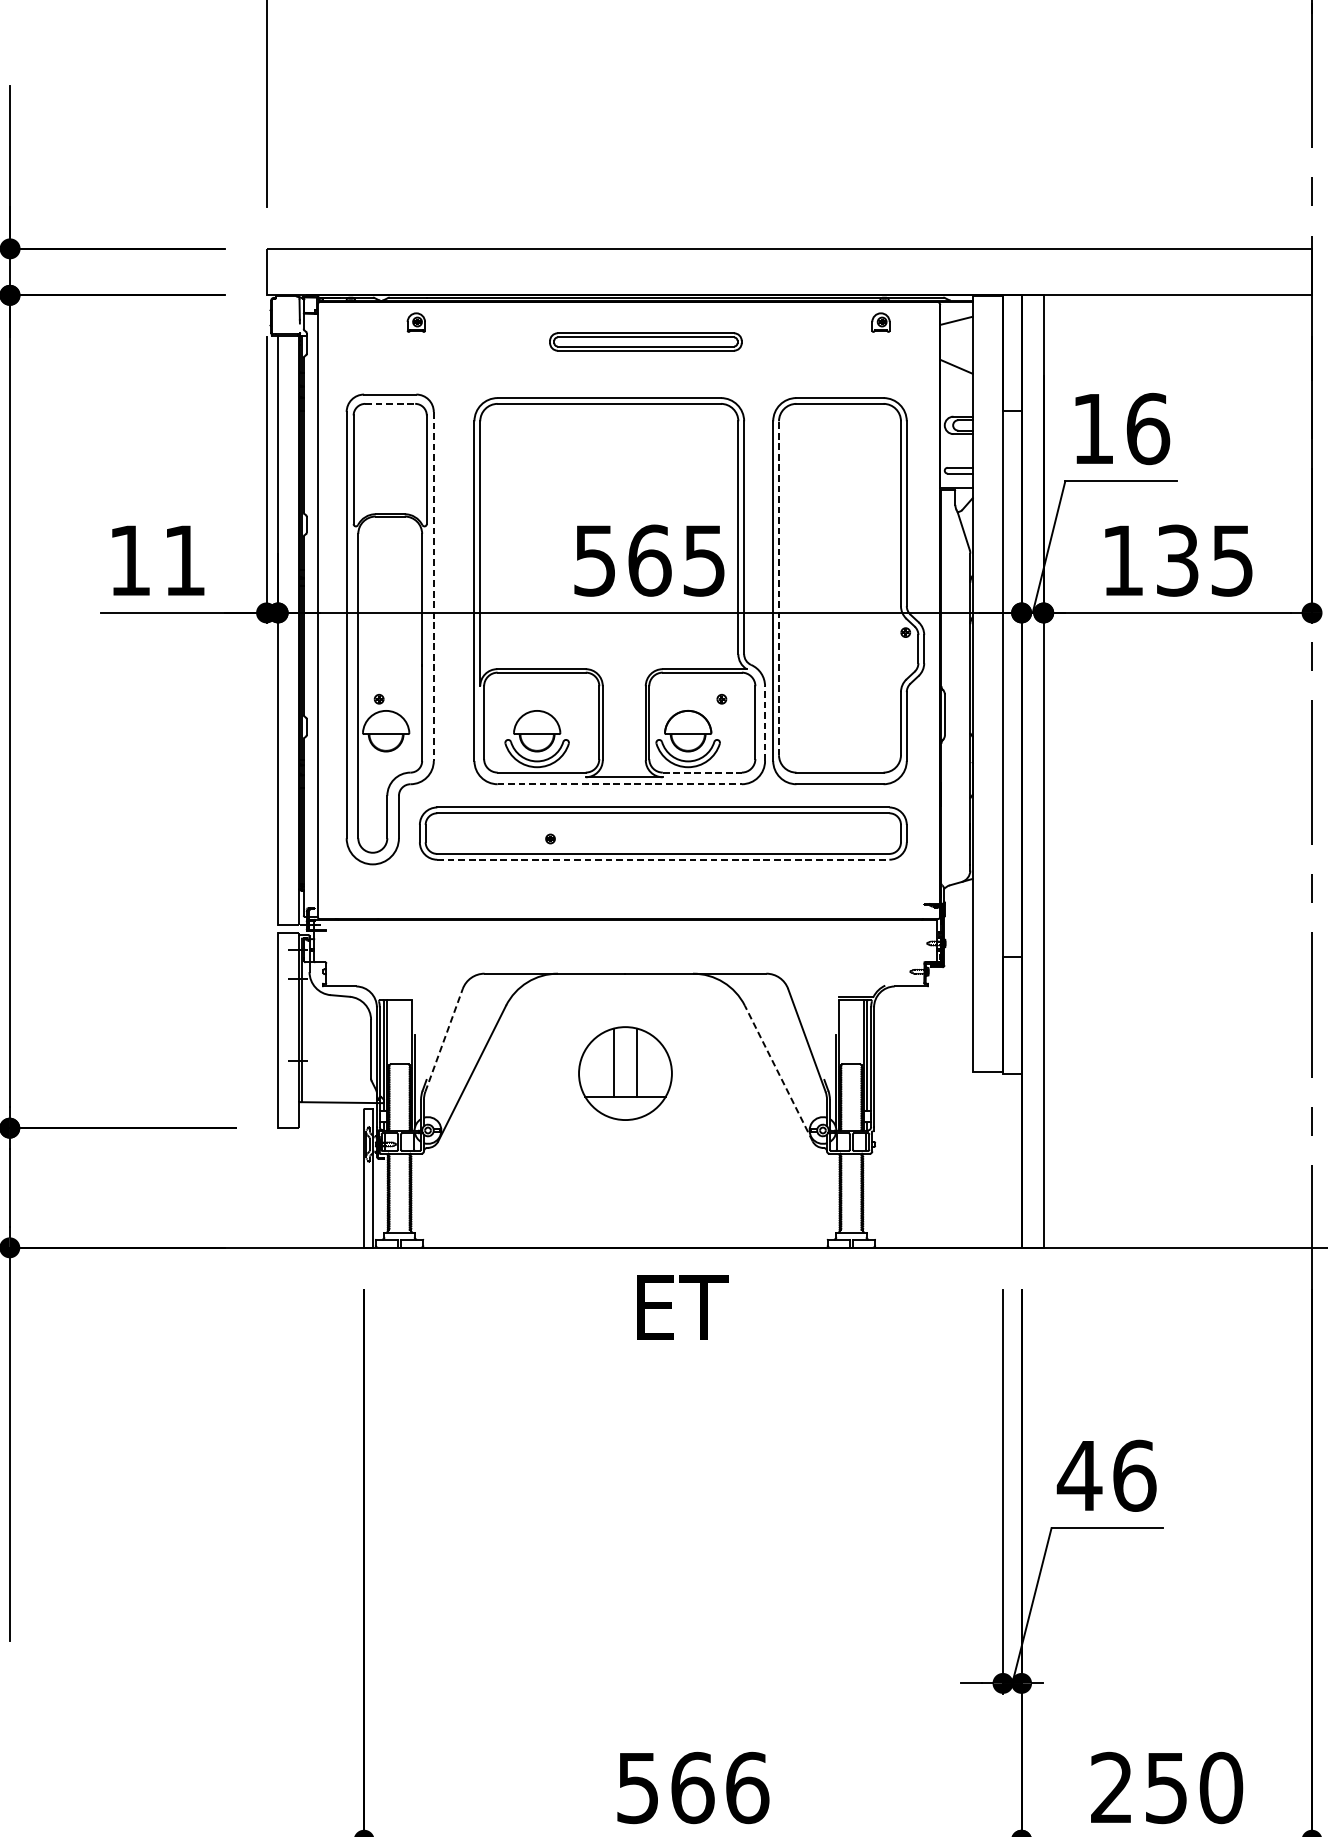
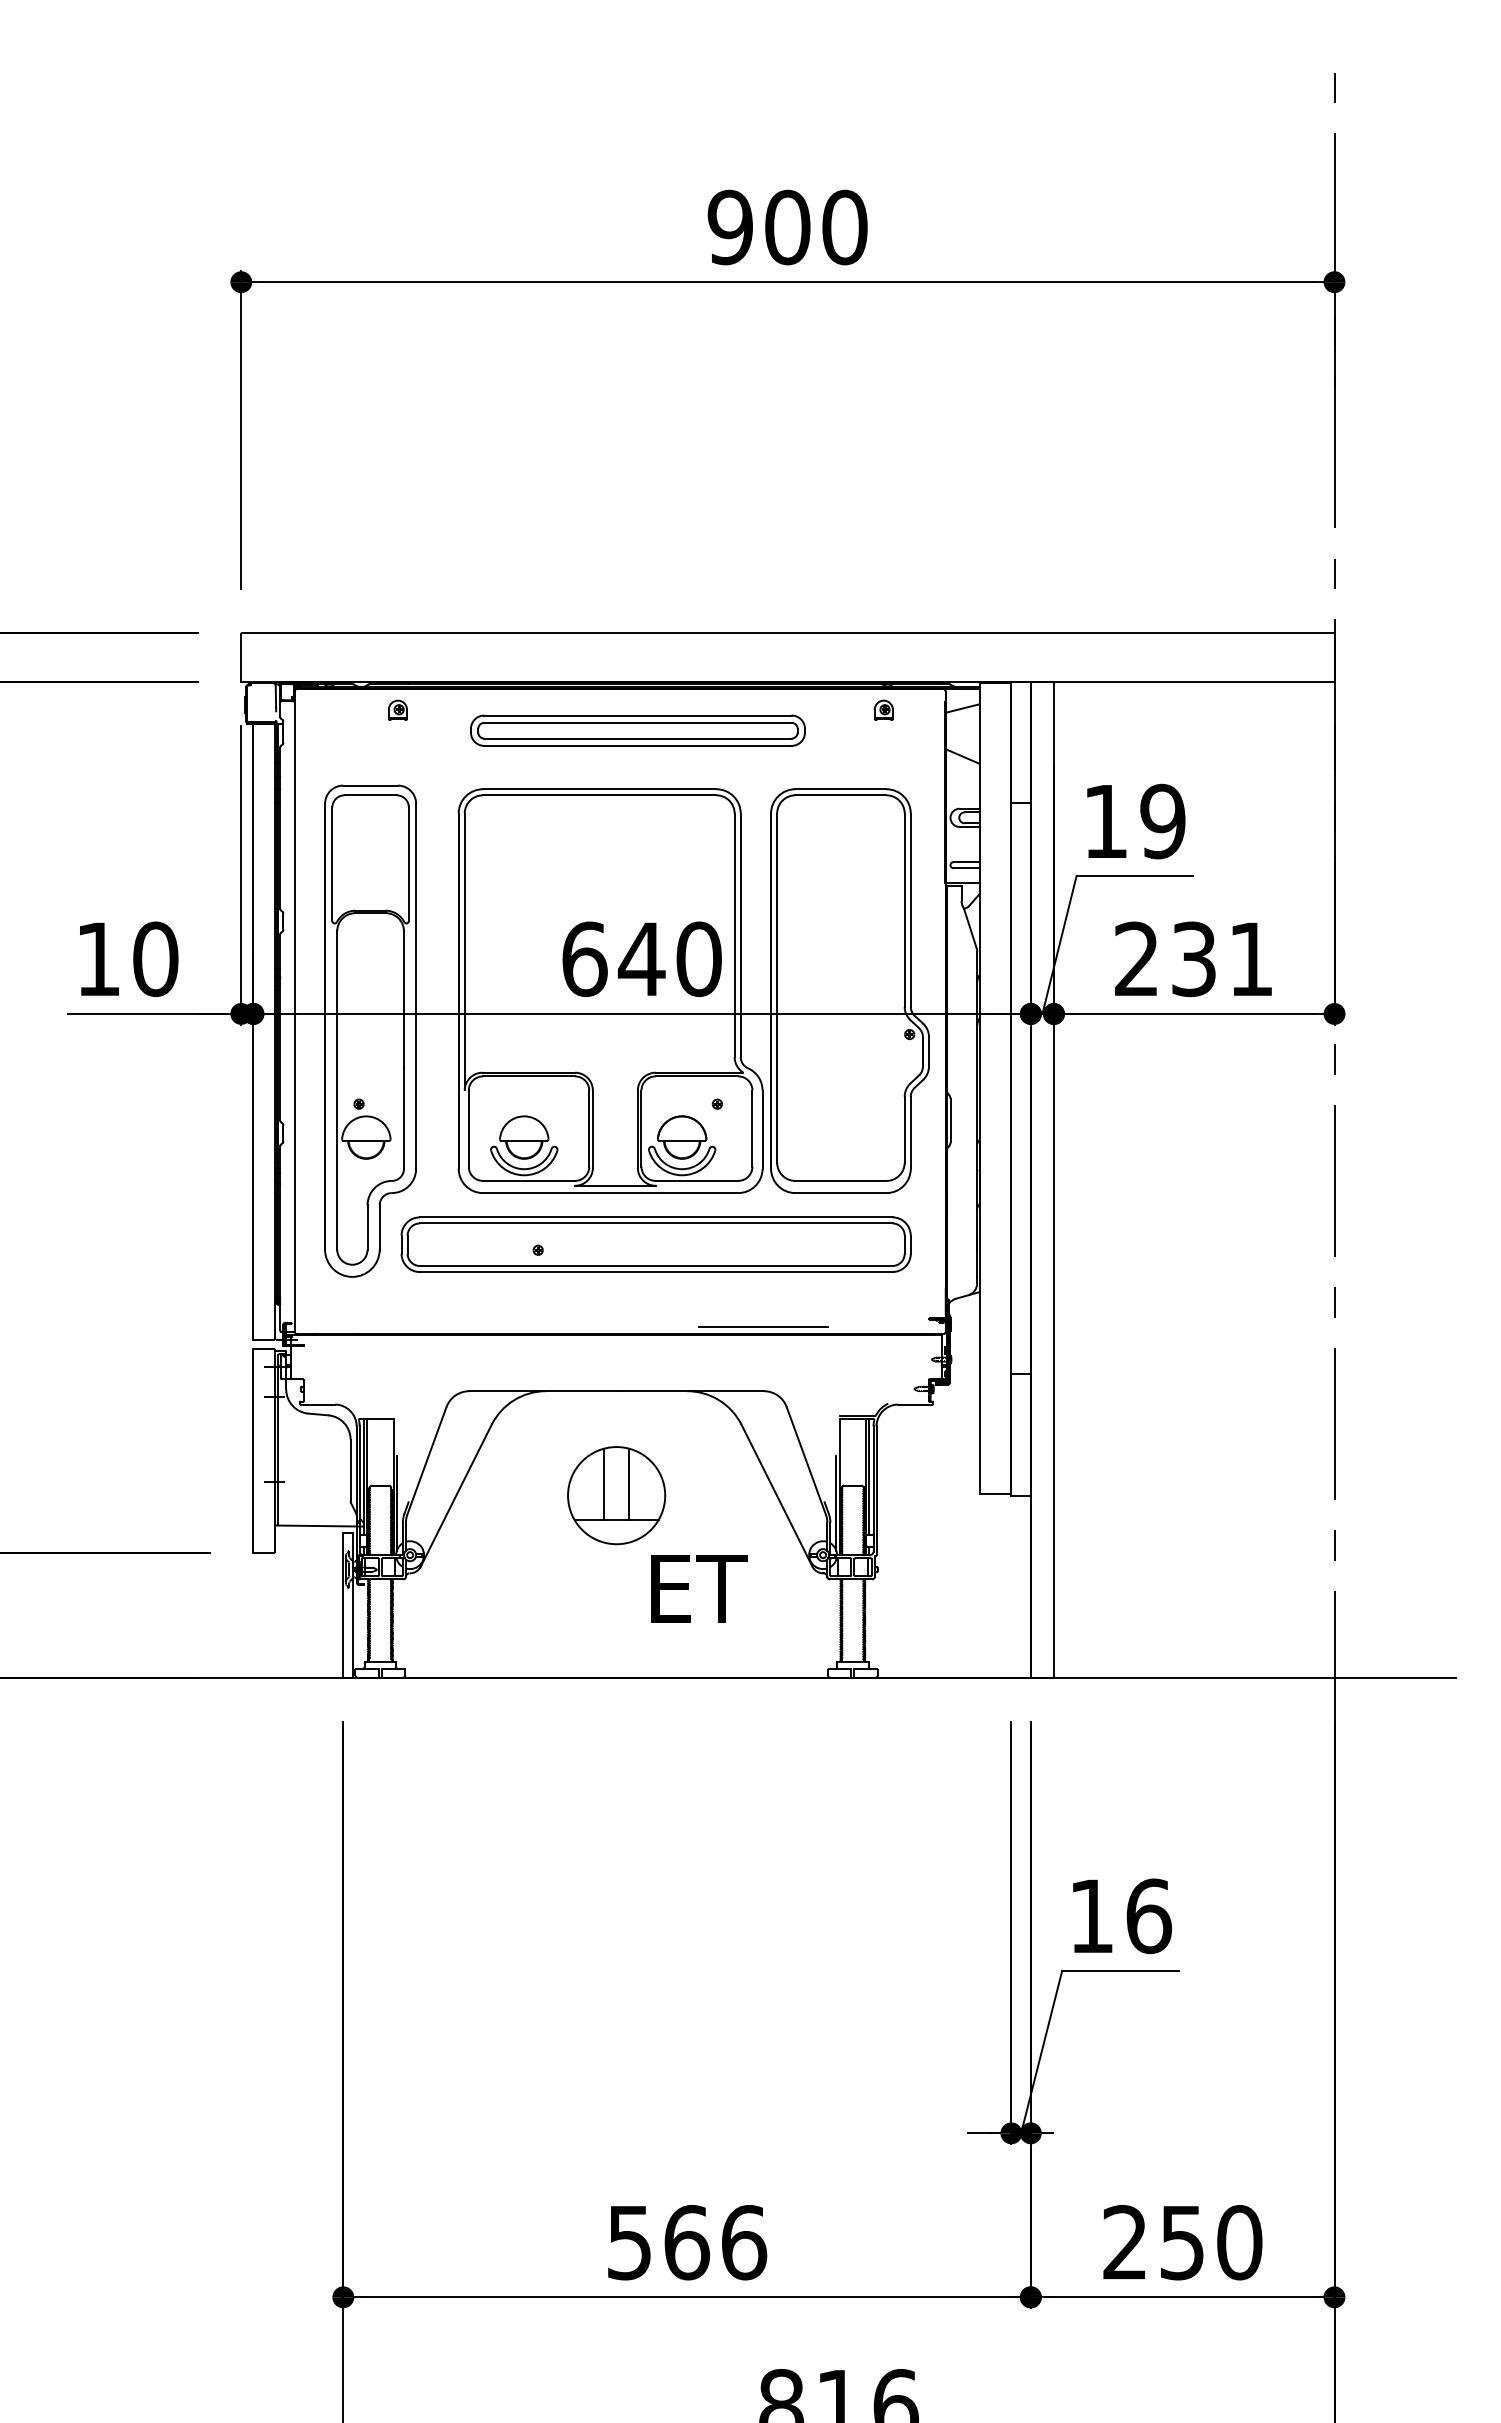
part: (645, 341) -> (637, 730), size x1.67
line: (391, 404) -> (371, 795), dashed -> solid
text: (1148, 428) -> (1163, 821), 16 -> 19
text: (184, 560) -> (155, 959), 11 -> 10
text: (649, 560) -> (641, 959), 565 -> 640
text: (1177, 560) -> (1193, 959), 135 -> 231
line: (434, 586) -> (416, 986), dashed -> solid
line: (779, 588) -> (777, 988), dashed -> solid
line: (764, 723) -> (762, 1129), dashed -> solid
line: (702, 772) -> (697, 1180), dashed -> solid
line: (619, 784) -> (610, 1193), dashed -> solid
line: (663, 860) -> (656, 1272), dashed -> solid
line: (765, 911) -> (763, 1326), added
line: (444, 1039) -> (427, 1460), dashed -> solid
line: (778, 1073) -> (776, 1495), dashed -> solid
text: (682, 1307) -> (699, 1588), moved
text: (1079, 1475) -> (1091, 1915), 46 -> 16

